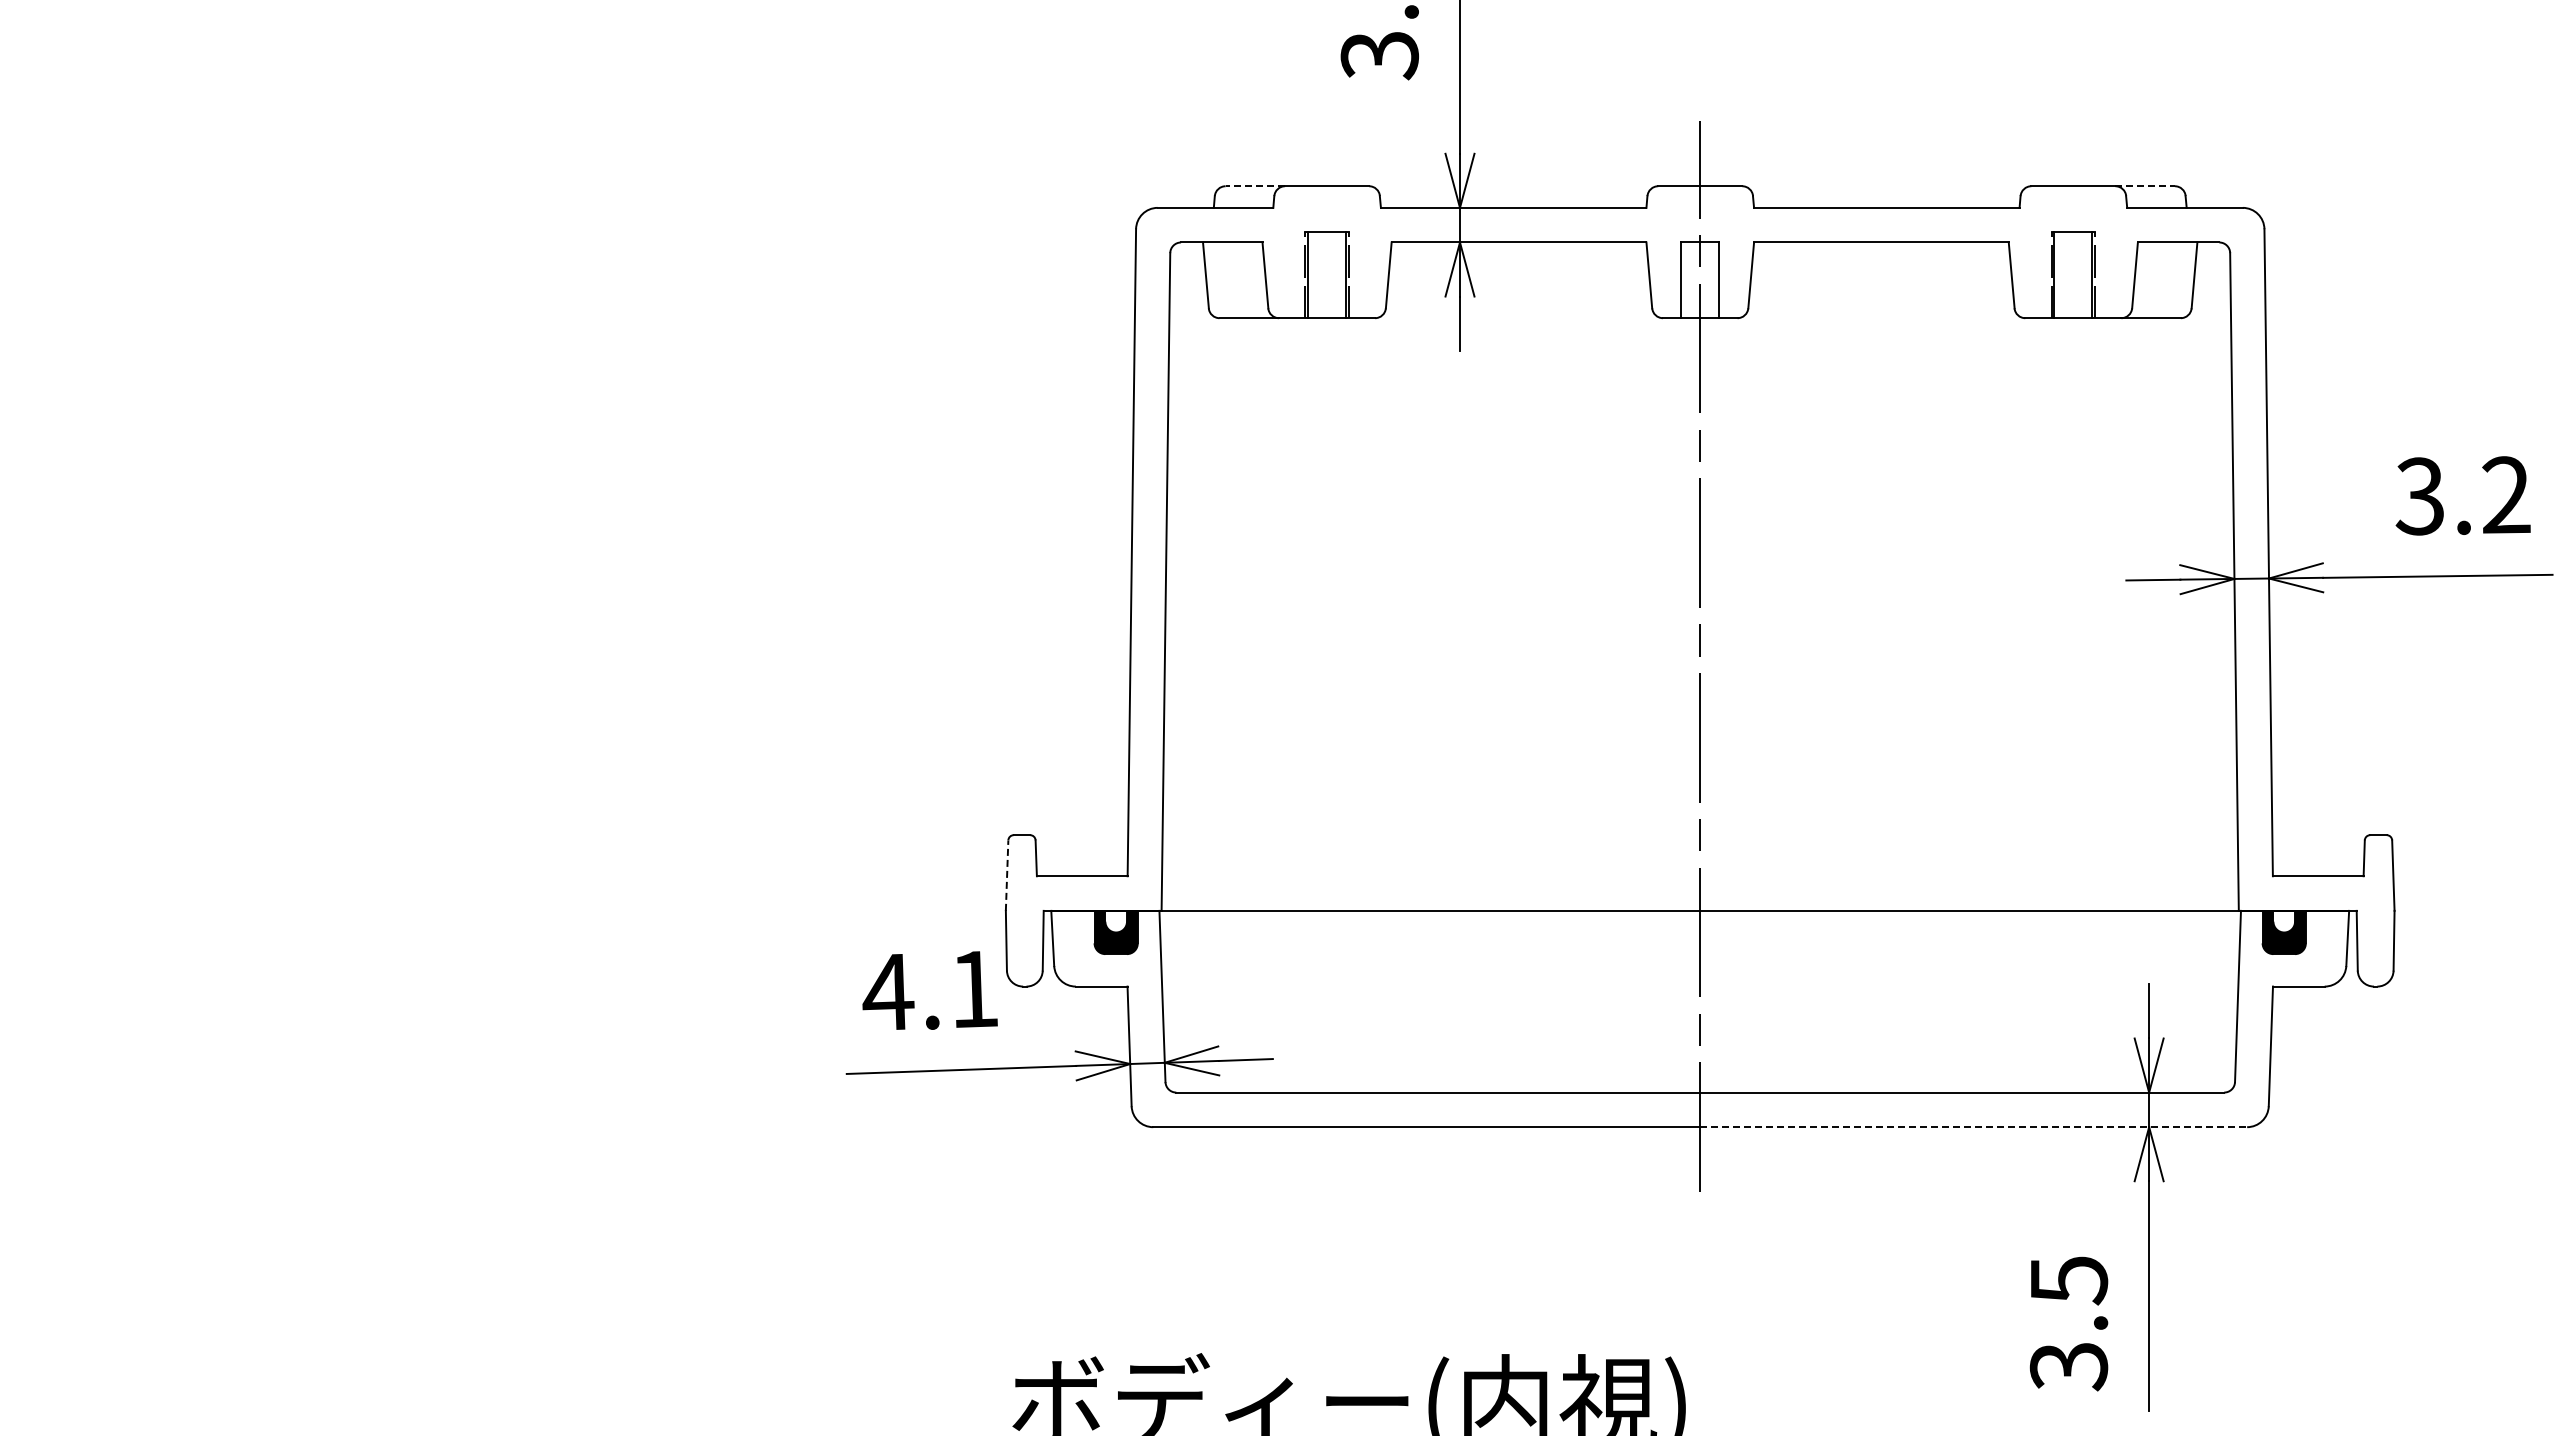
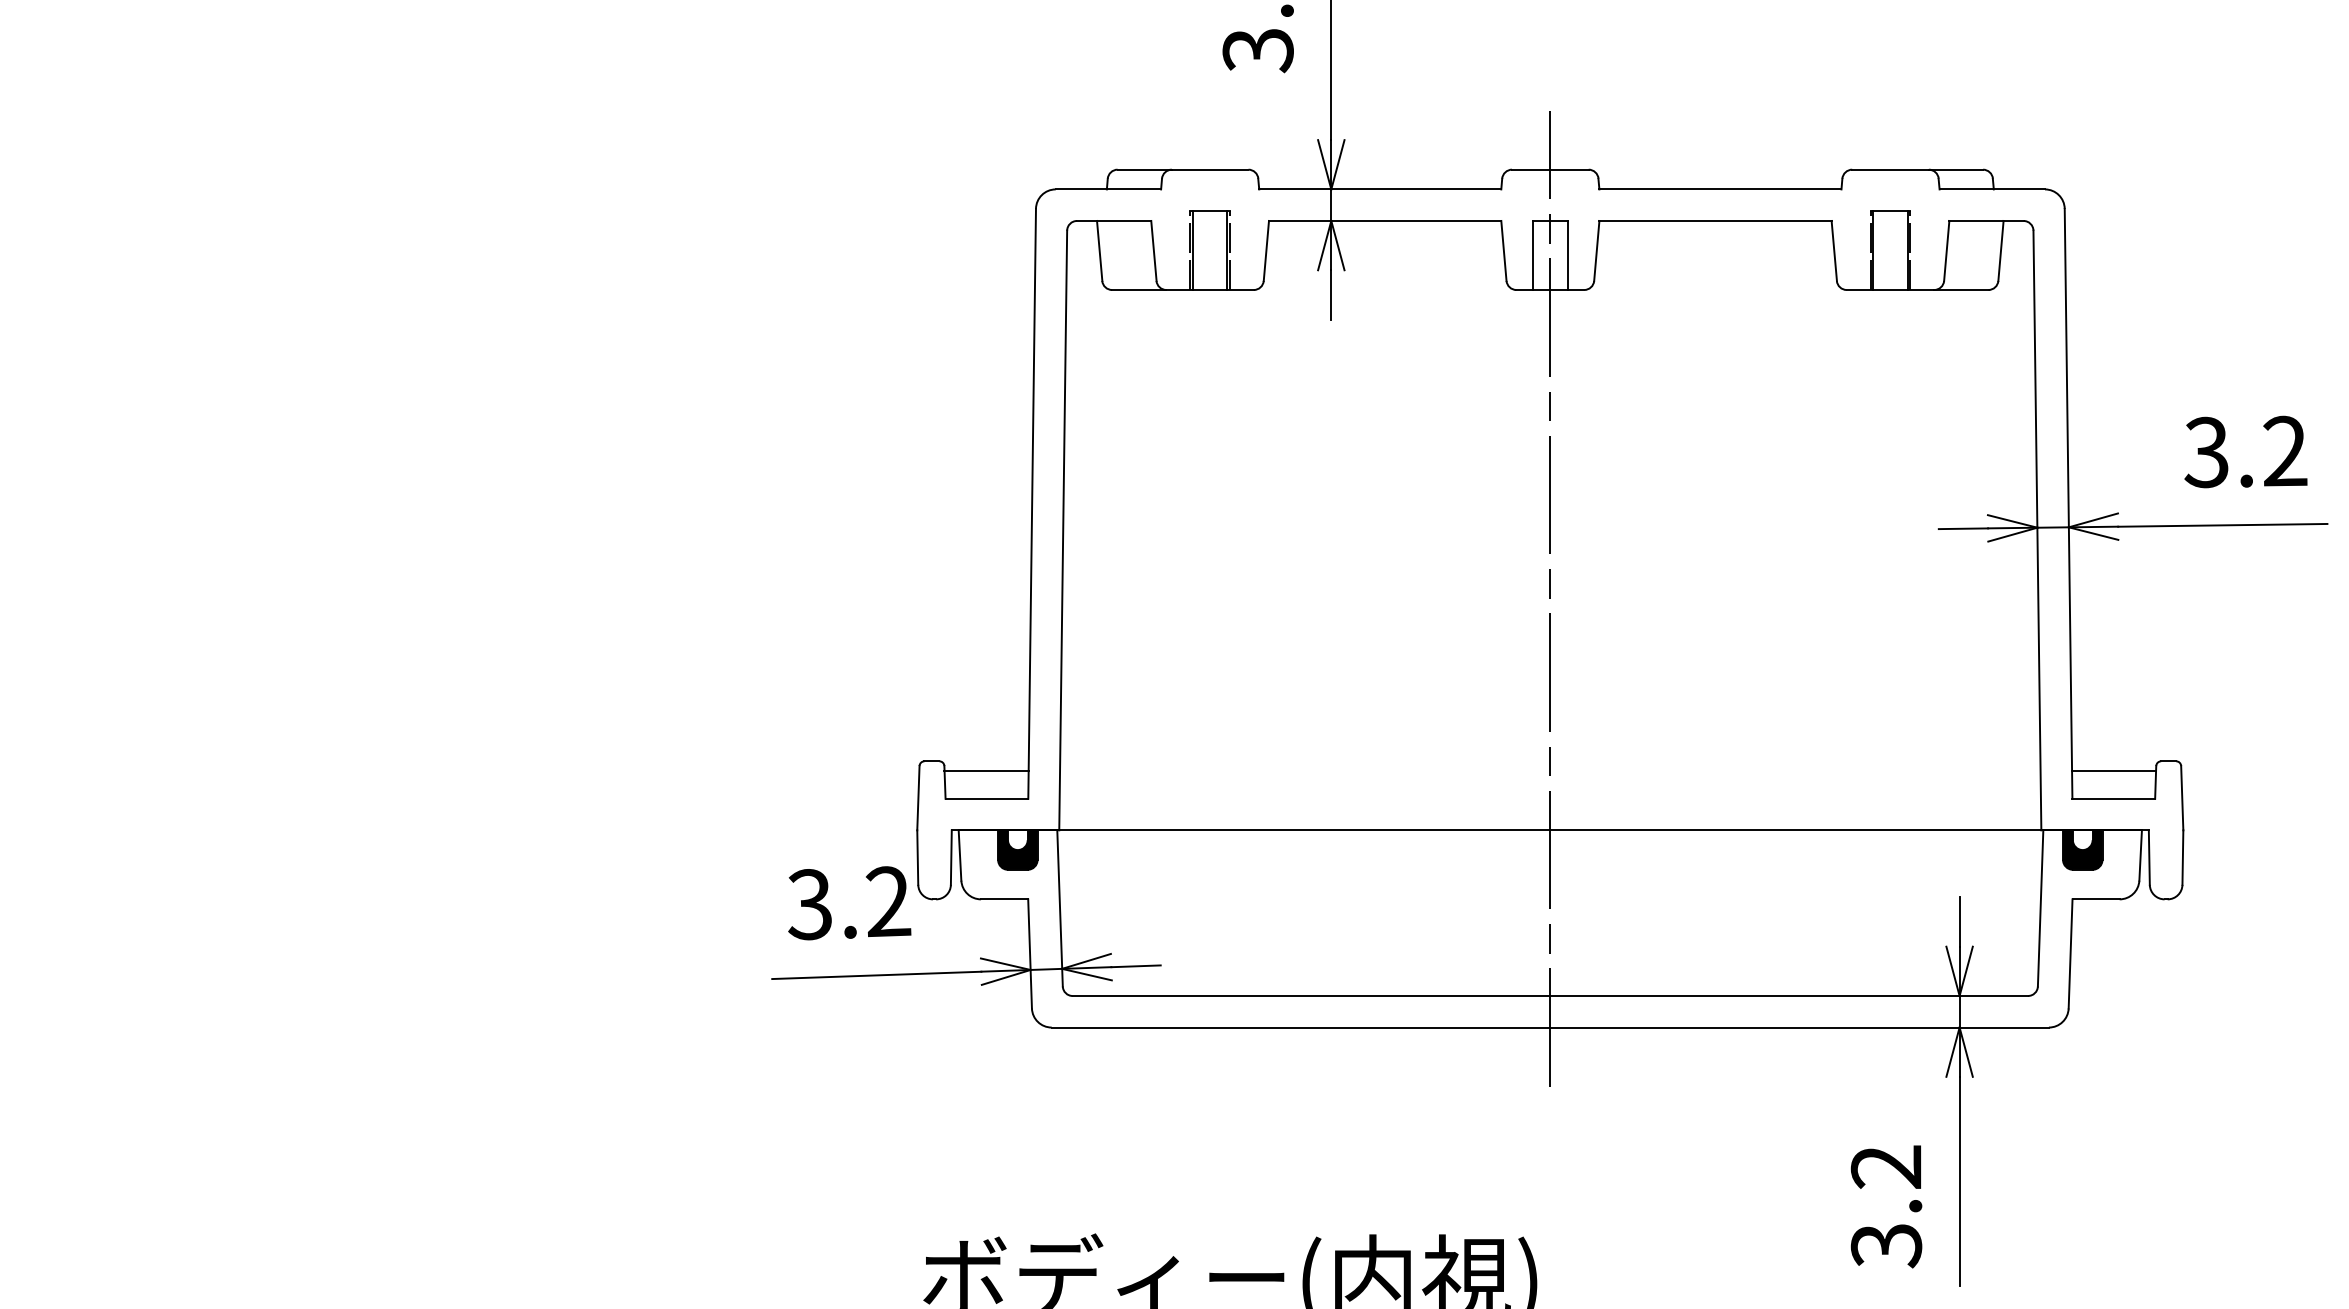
line: (1255, 186) -> (1144, 169), dashed -> solid
line: (2145, 186) -> (1956, 169), dashed -> solid
line: (1081, 845) -> (986, 770), added
line: (2318, 845) -> (2114, 770), added
line: (1007, 875) -> (918, 798), dashed -> solid
text: (930, 990) -> (848, 902), 4.1 -> 3.2
line: (1974, 1127) -> (1800, 1027), dashed -> solid
text: (2068, 1280) -> (1886, 1167), 3.5 -> 3.2

